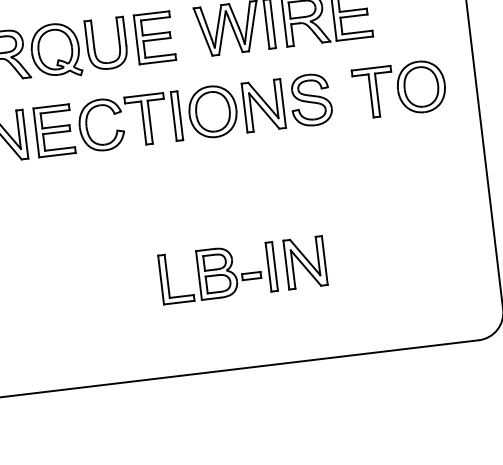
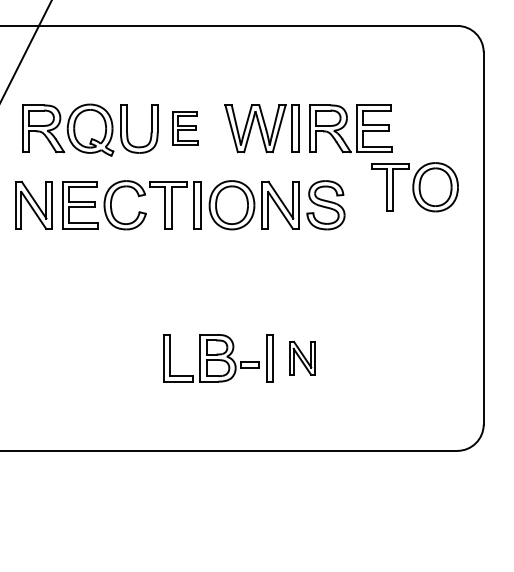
part: (154, 37) -> (185, 128), size x0.7
part: (399, 89) -> (414, 187), moved
part: (305, 262) -> (302, 357), size x0.7

